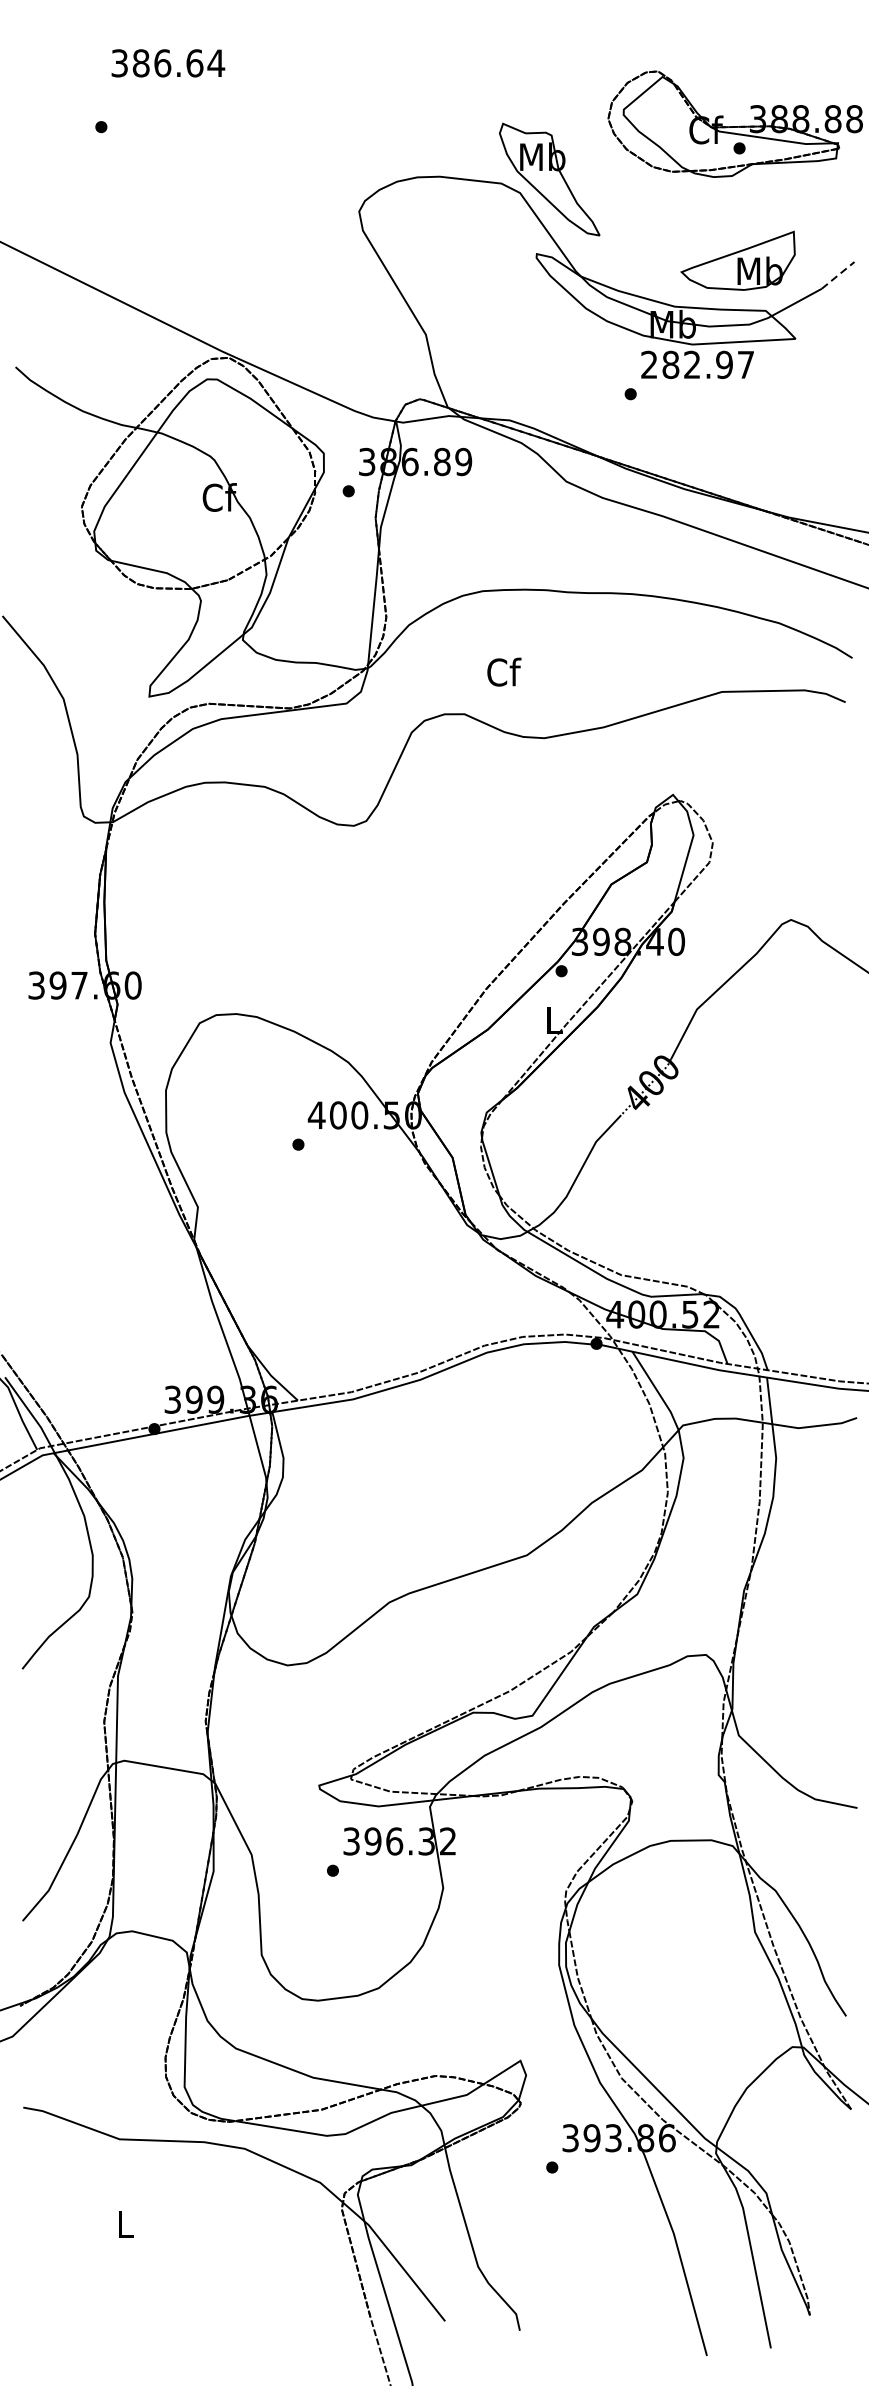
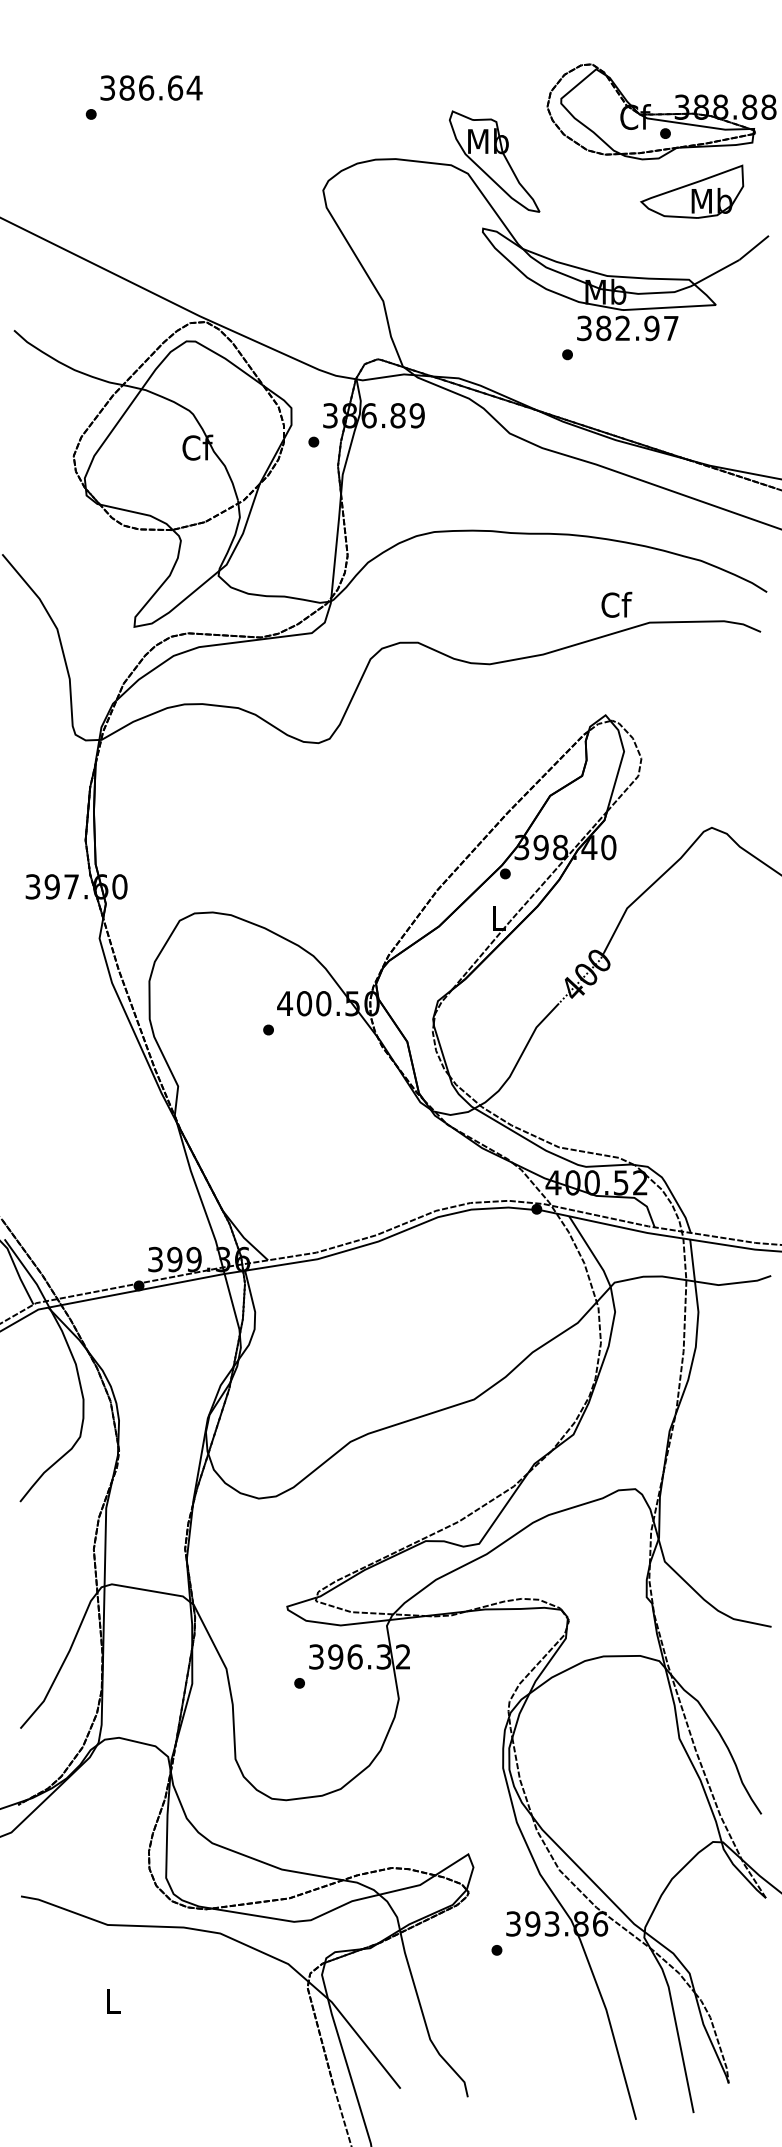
text: (168, 62) -> (151, 87), moved
part: (738, 260) -> (692, 191), moved
line: (838, 274) -> (754, 247), dashed -> solid
text: (649, 365) -> (584, 328), 282.97 -> 382.97
text: (503, 671) -> (616, 604), moved

